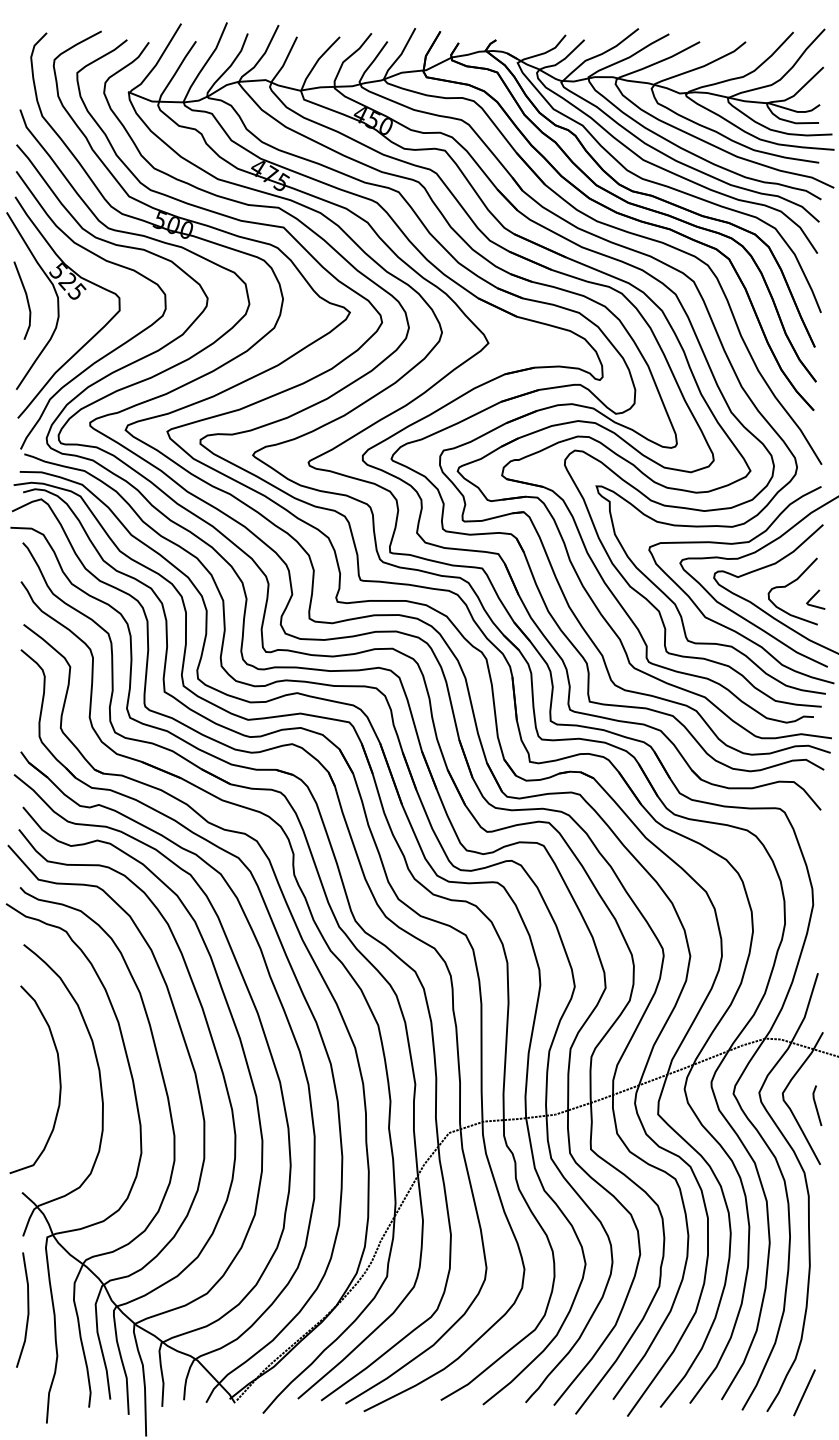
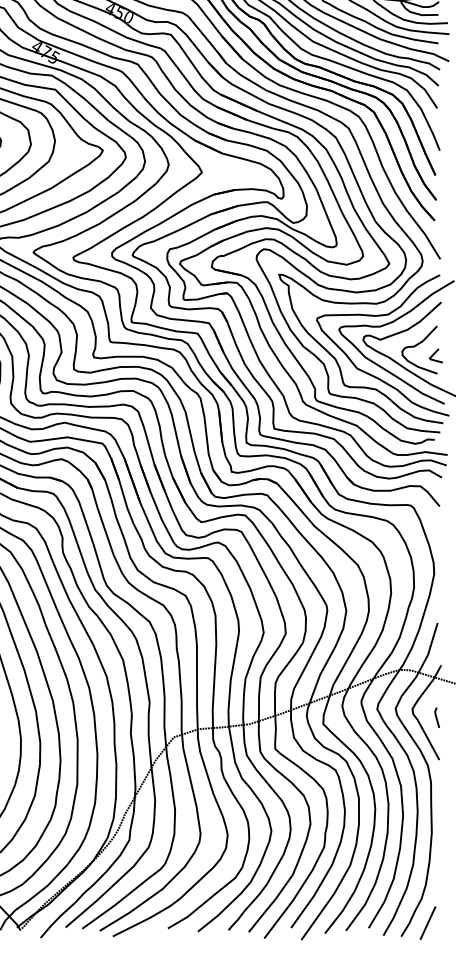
part: (817, 1105) -> (437, 717), size x0.7

